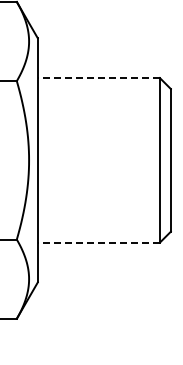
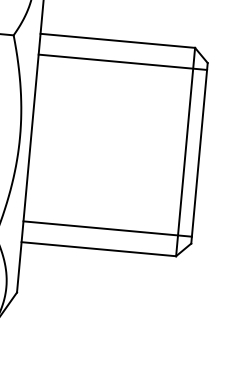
line: (98, 78) -> (117, 41), dashed -> solid
line: (103, 94) -> (121, 62), added
line: (103, 226) -> (106, 229), added
line: (98, 242) -> (98, 248), dashed -> solid

